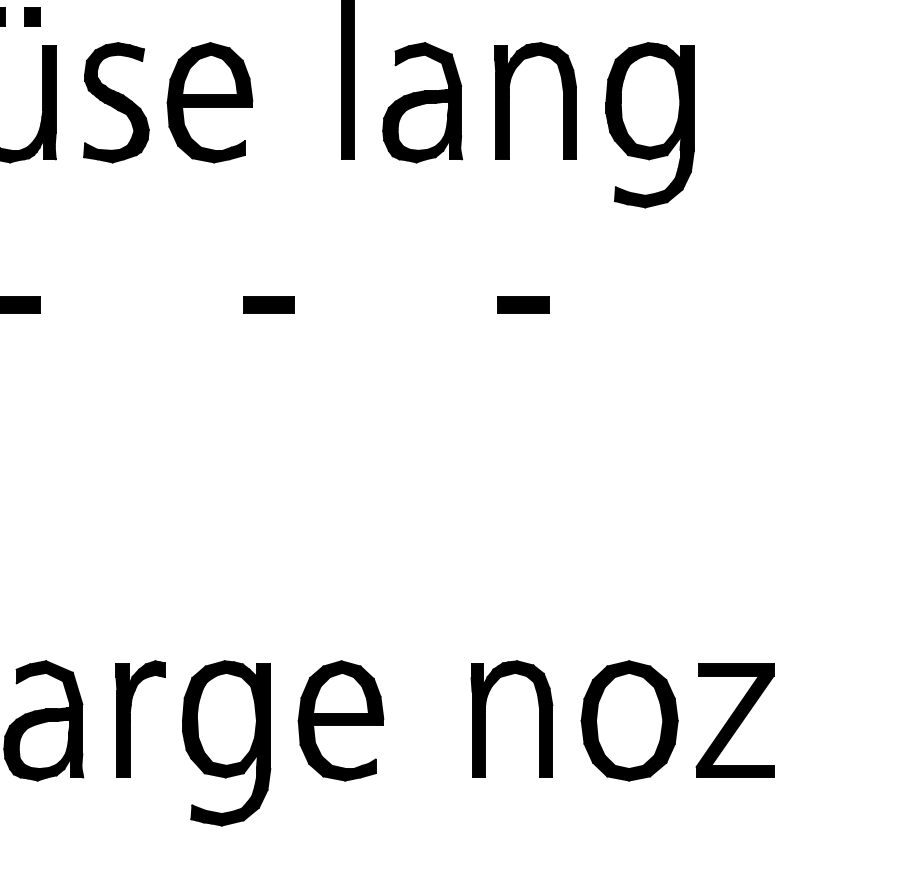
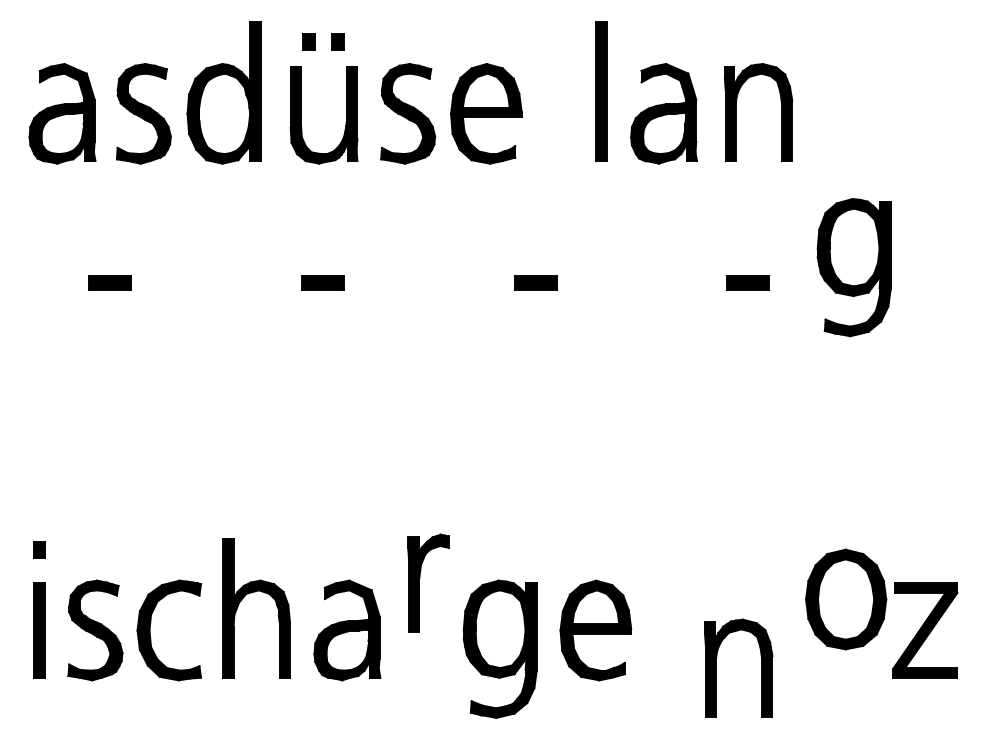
part: (649, 125) -> (853, 267), moved
part: (131, 713) -> (420, 578), moved
part: (485, 718) -> (716, 667), moved
part: (630, 720) -> (846, 599), moved

